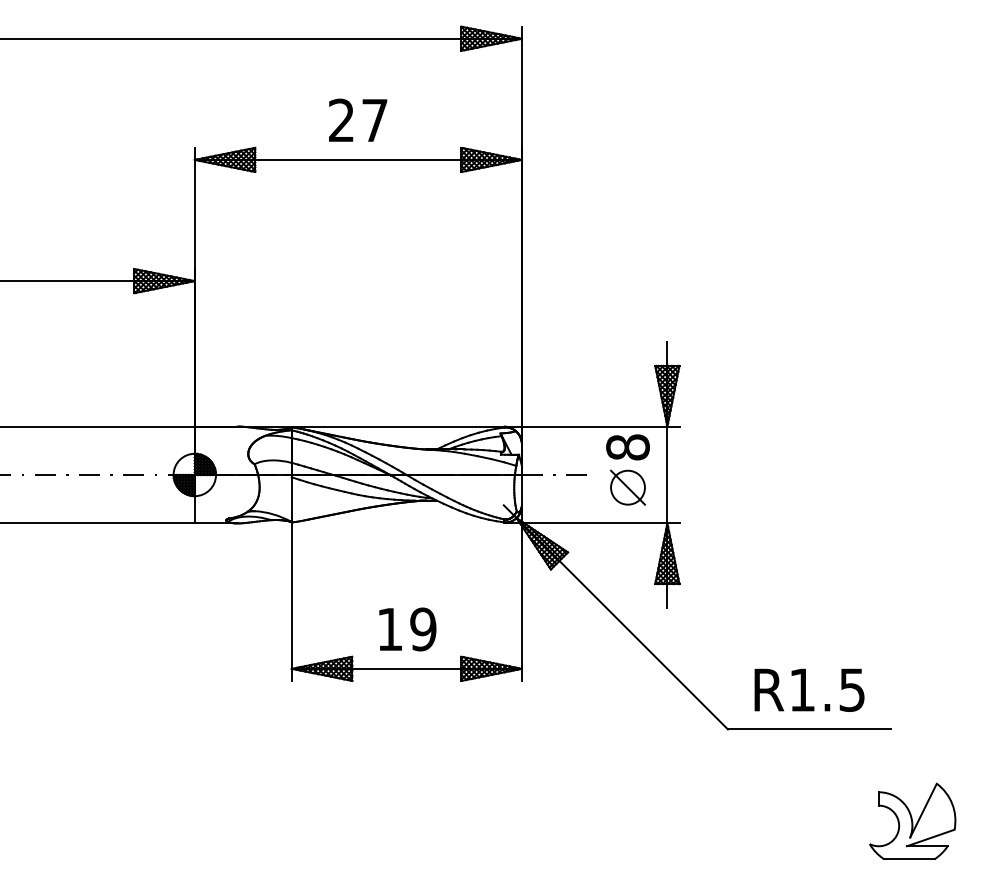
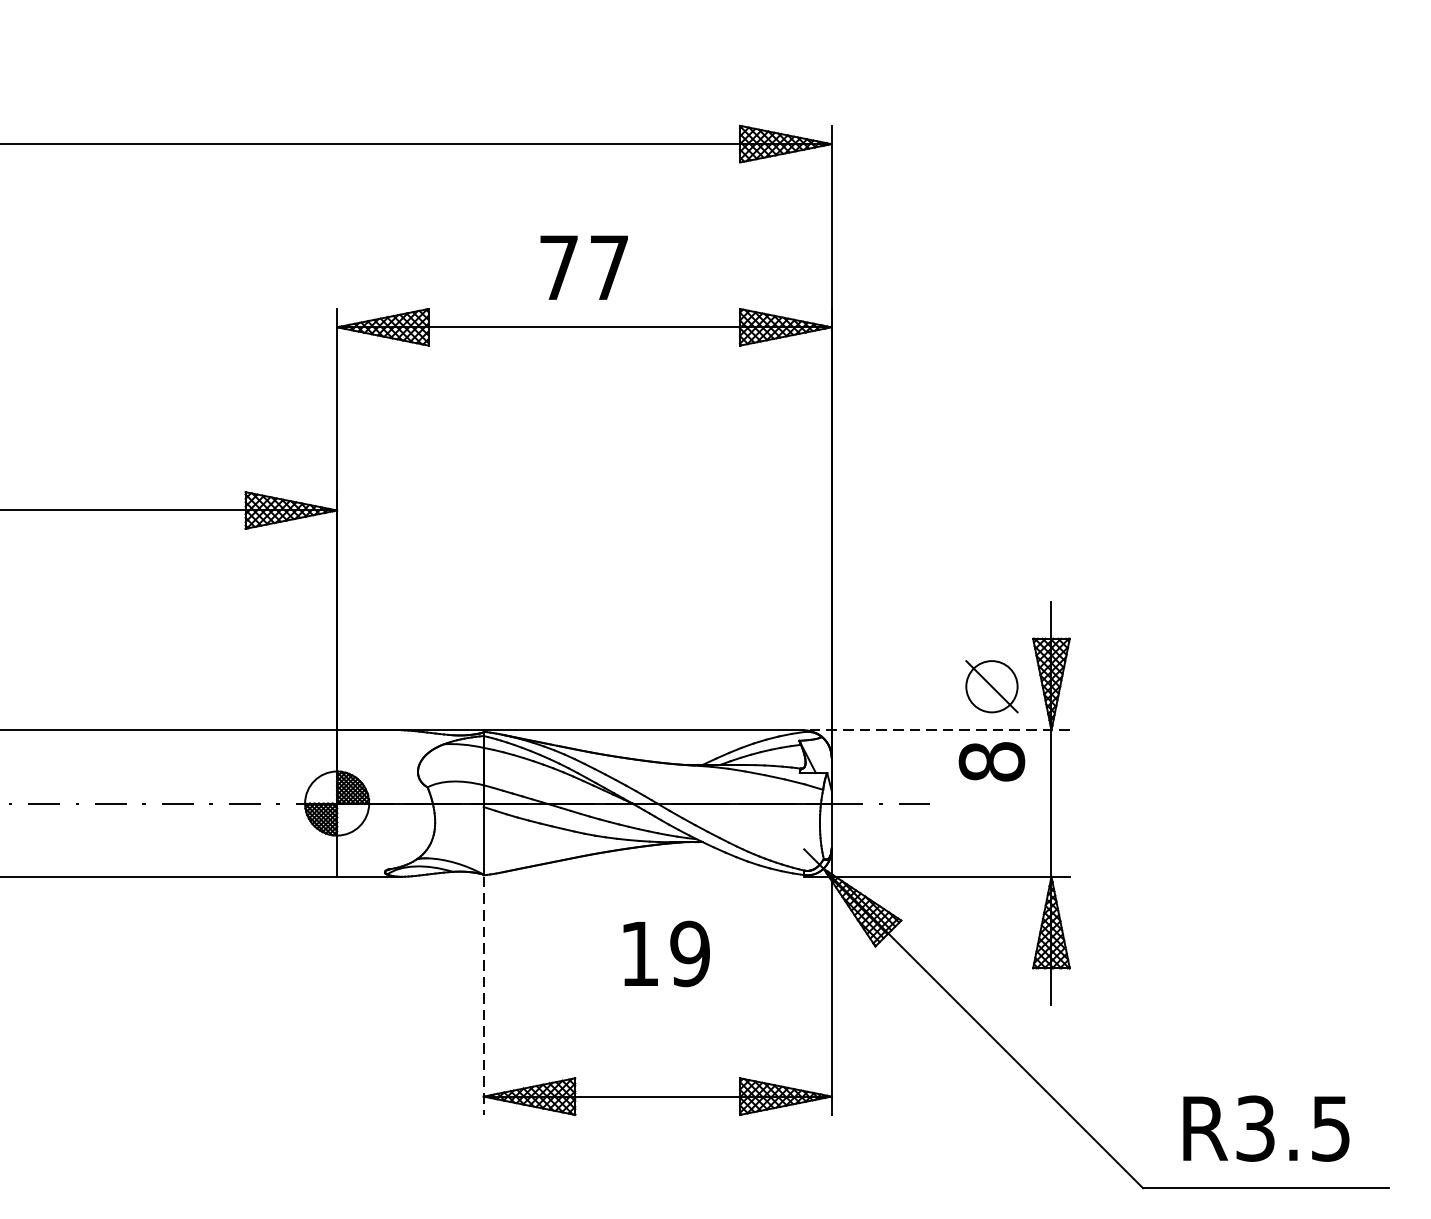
text: (341, 119) -> (558, 266), 27 -> 77
line: (591, 426) -> (936, 730), solid -> dashed
part: (627, 487) -> (991, 686), moved
line: (291, 602) -> (483, 996), solid -> dashed
text: (407, 629) -> (666, 953), moved
text: (801, 689) -> (1254, 1127), R1.5 -> R3.5

